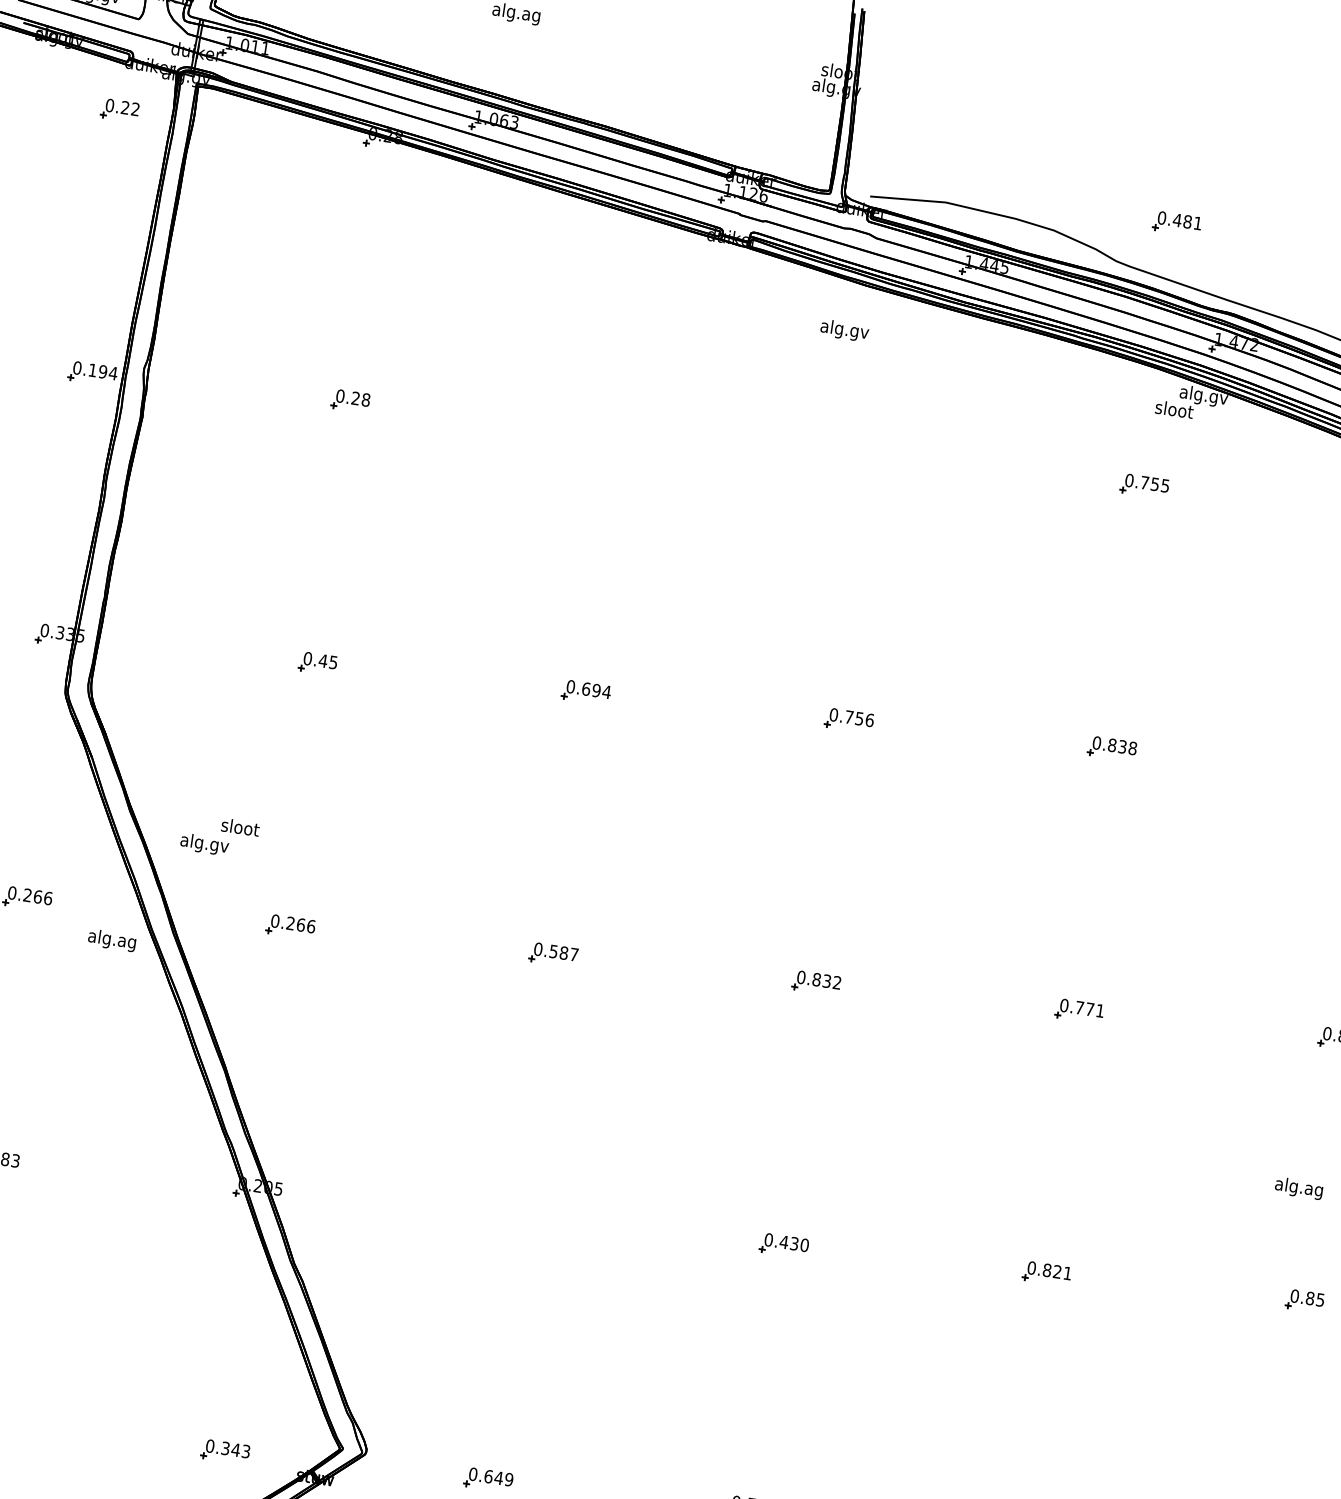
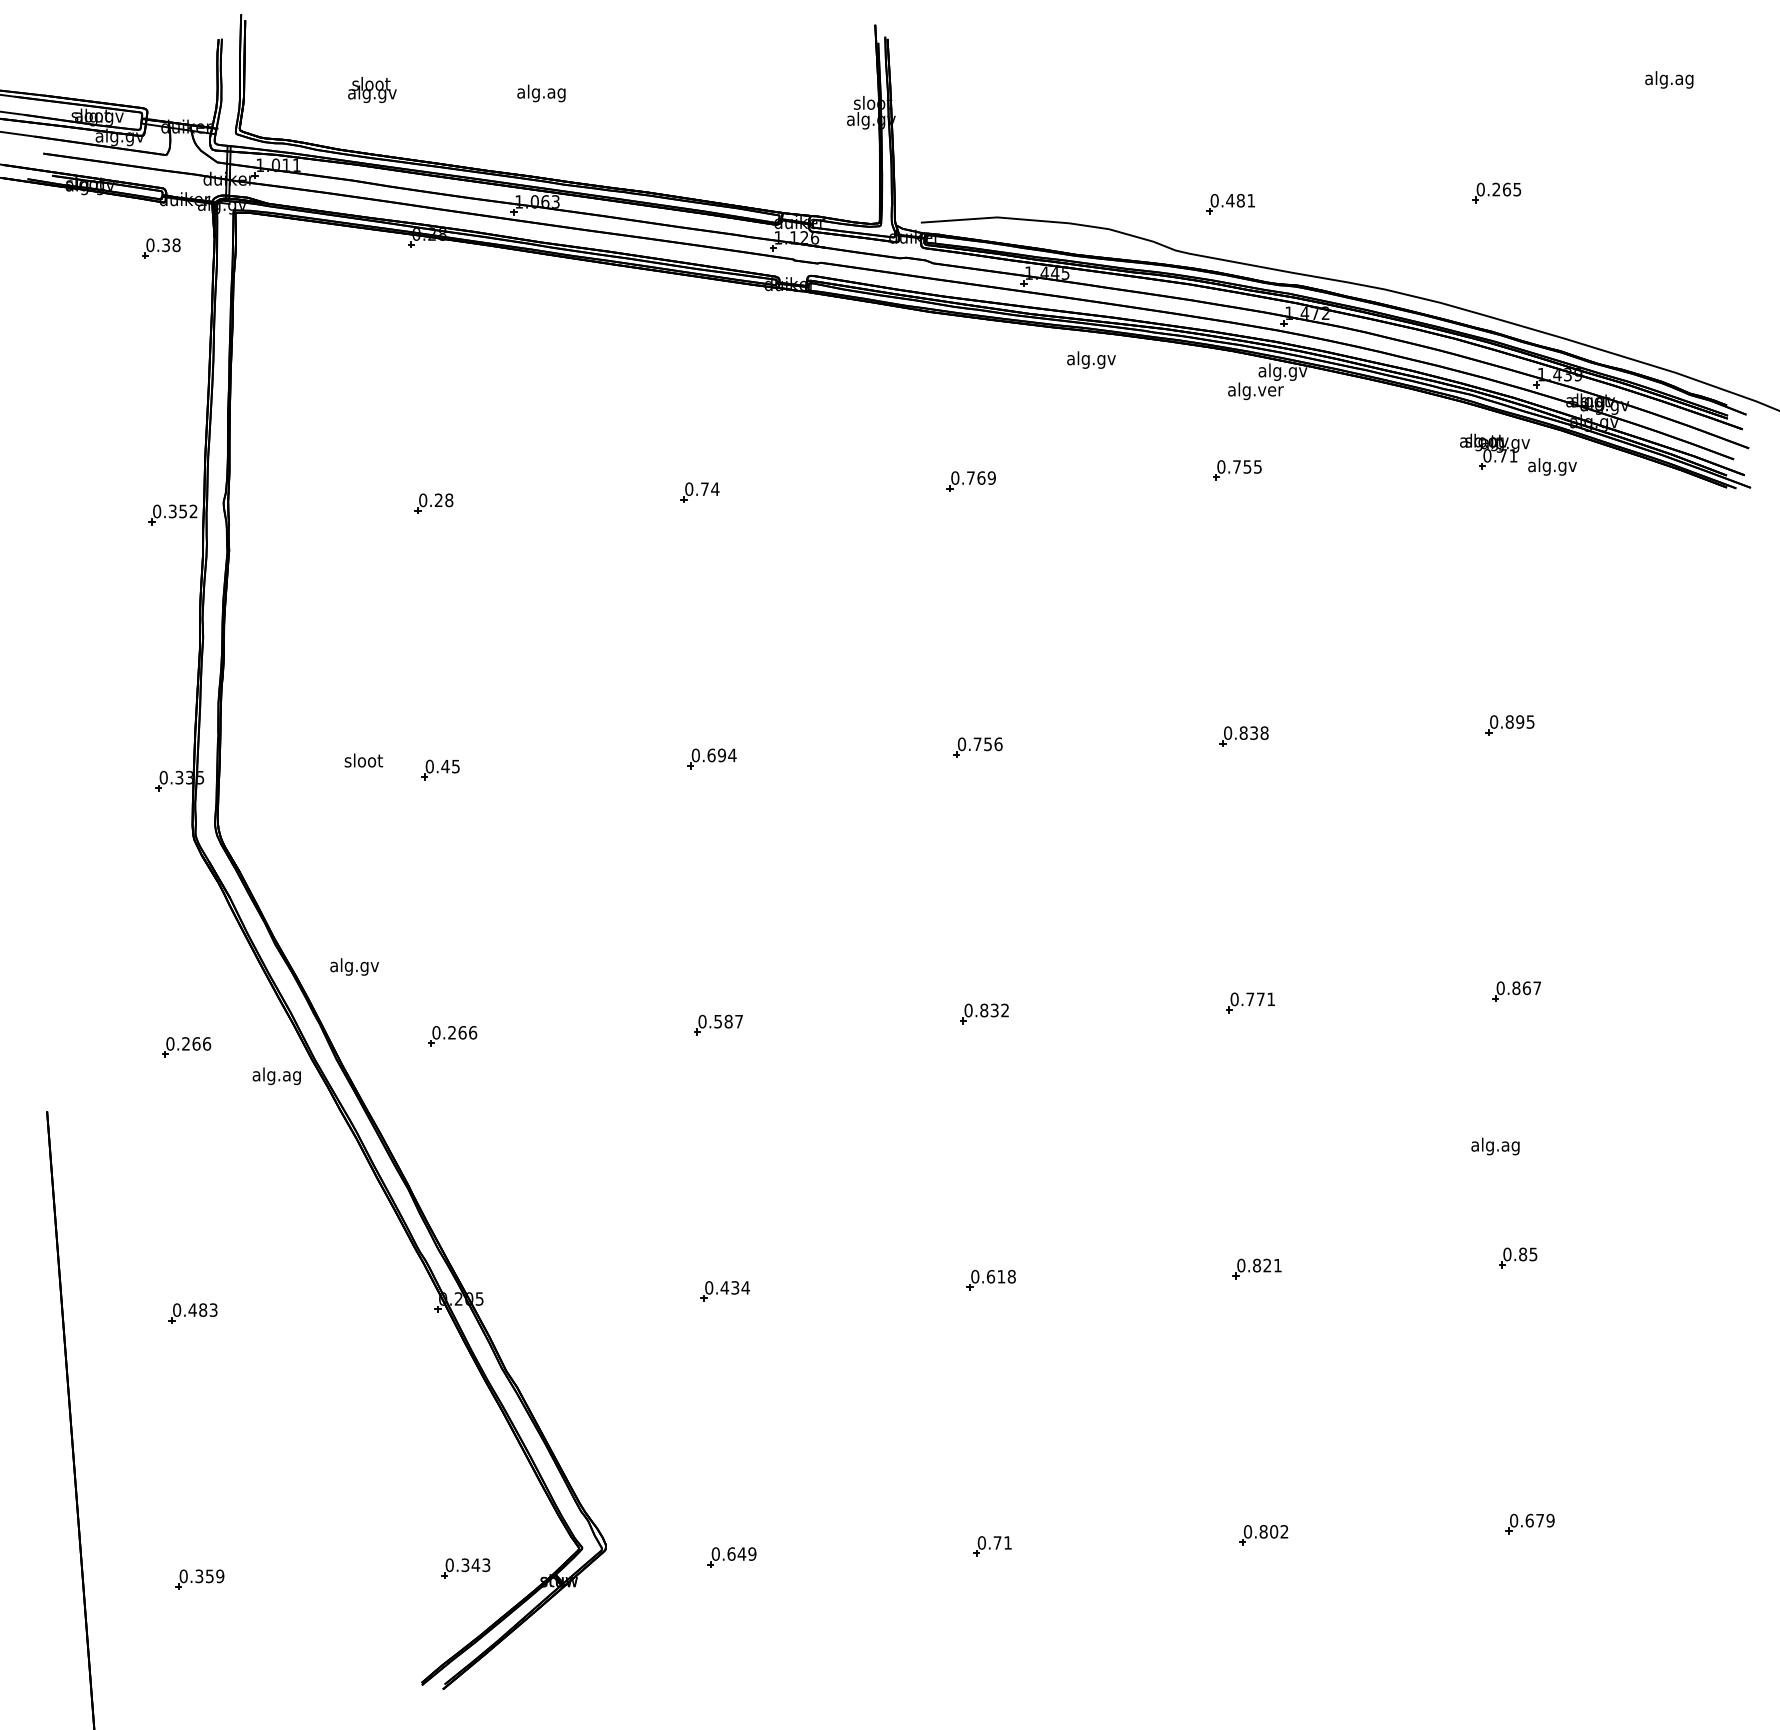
text: (130, 108) -> (171, 245), 0.22 -> 0.38
text: (844, 330) -> (1091, 359), moved
text: (102, 371) -> (182, 511), 0.194 -> 0.352
text: (1174, 411) -> (1255, 391), sloot -> alg.ver
part: (613, 429) -> (699, 492), added
part: (880, 458) -> (970, 481), added
text: (240, 827) -> (363, 760), moved
part: (520, 1217) -> (724, 1291), added
text: (793, 1243) -> (1000, 1276), 0.430 -> 0.618

